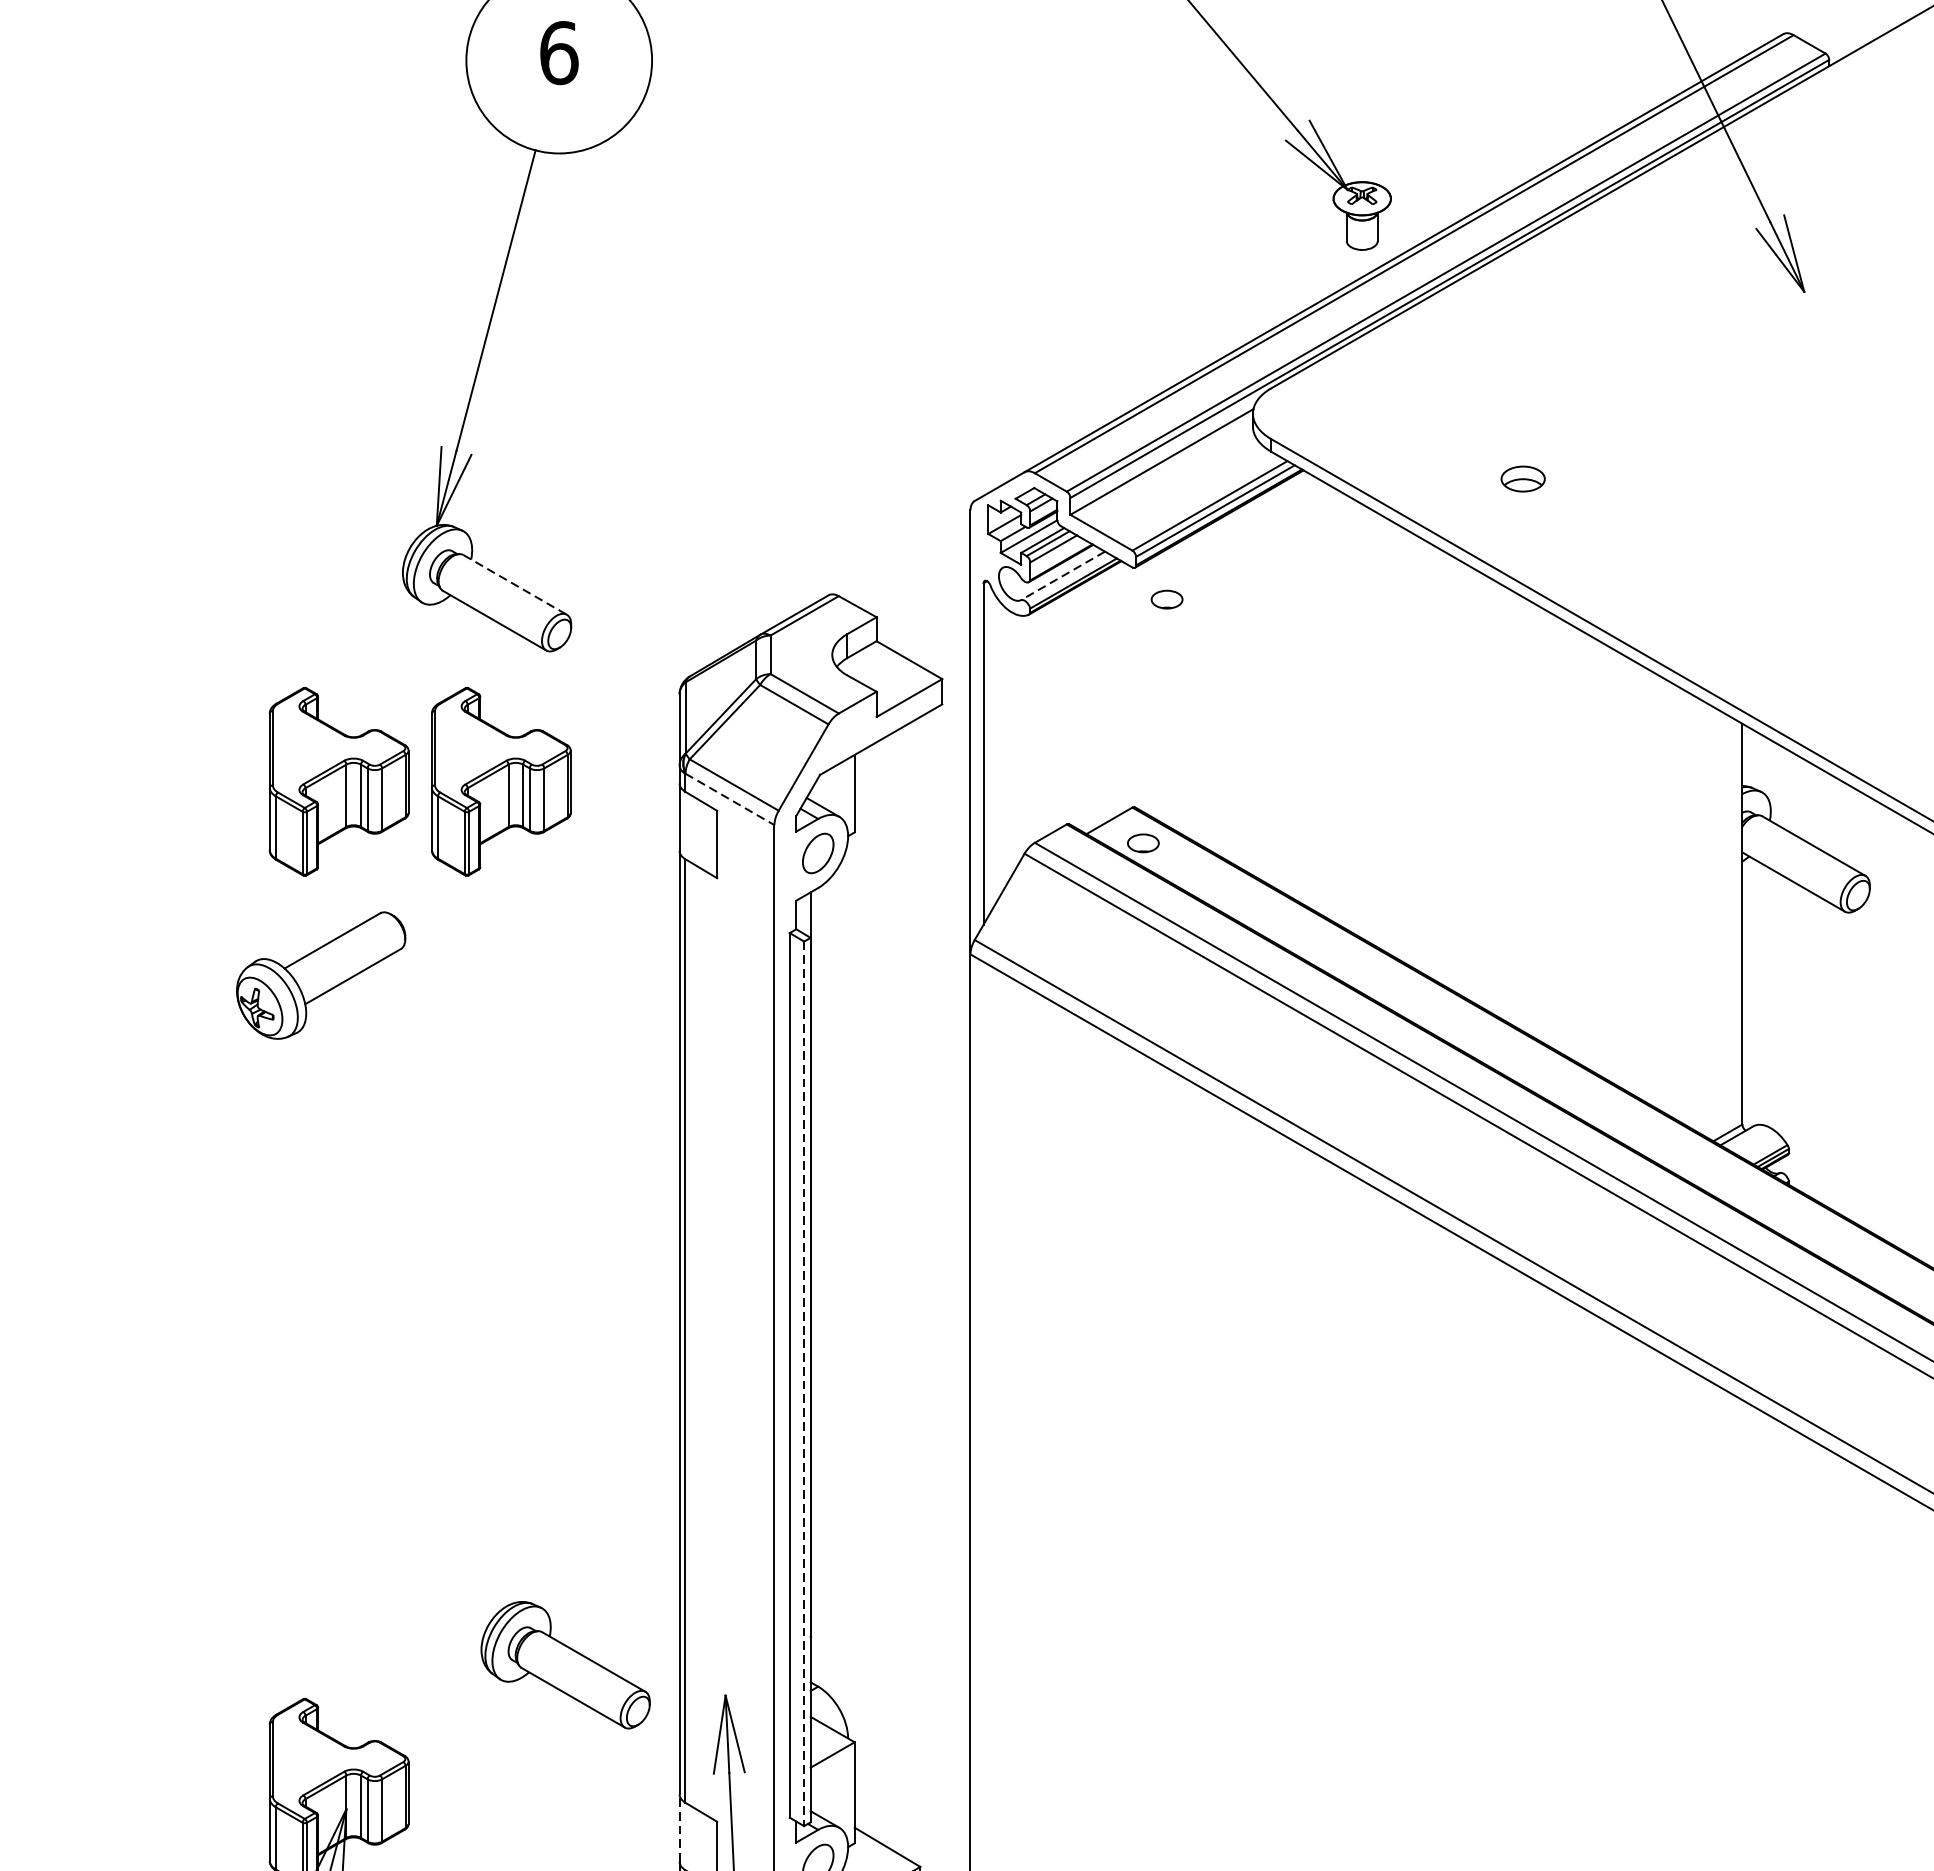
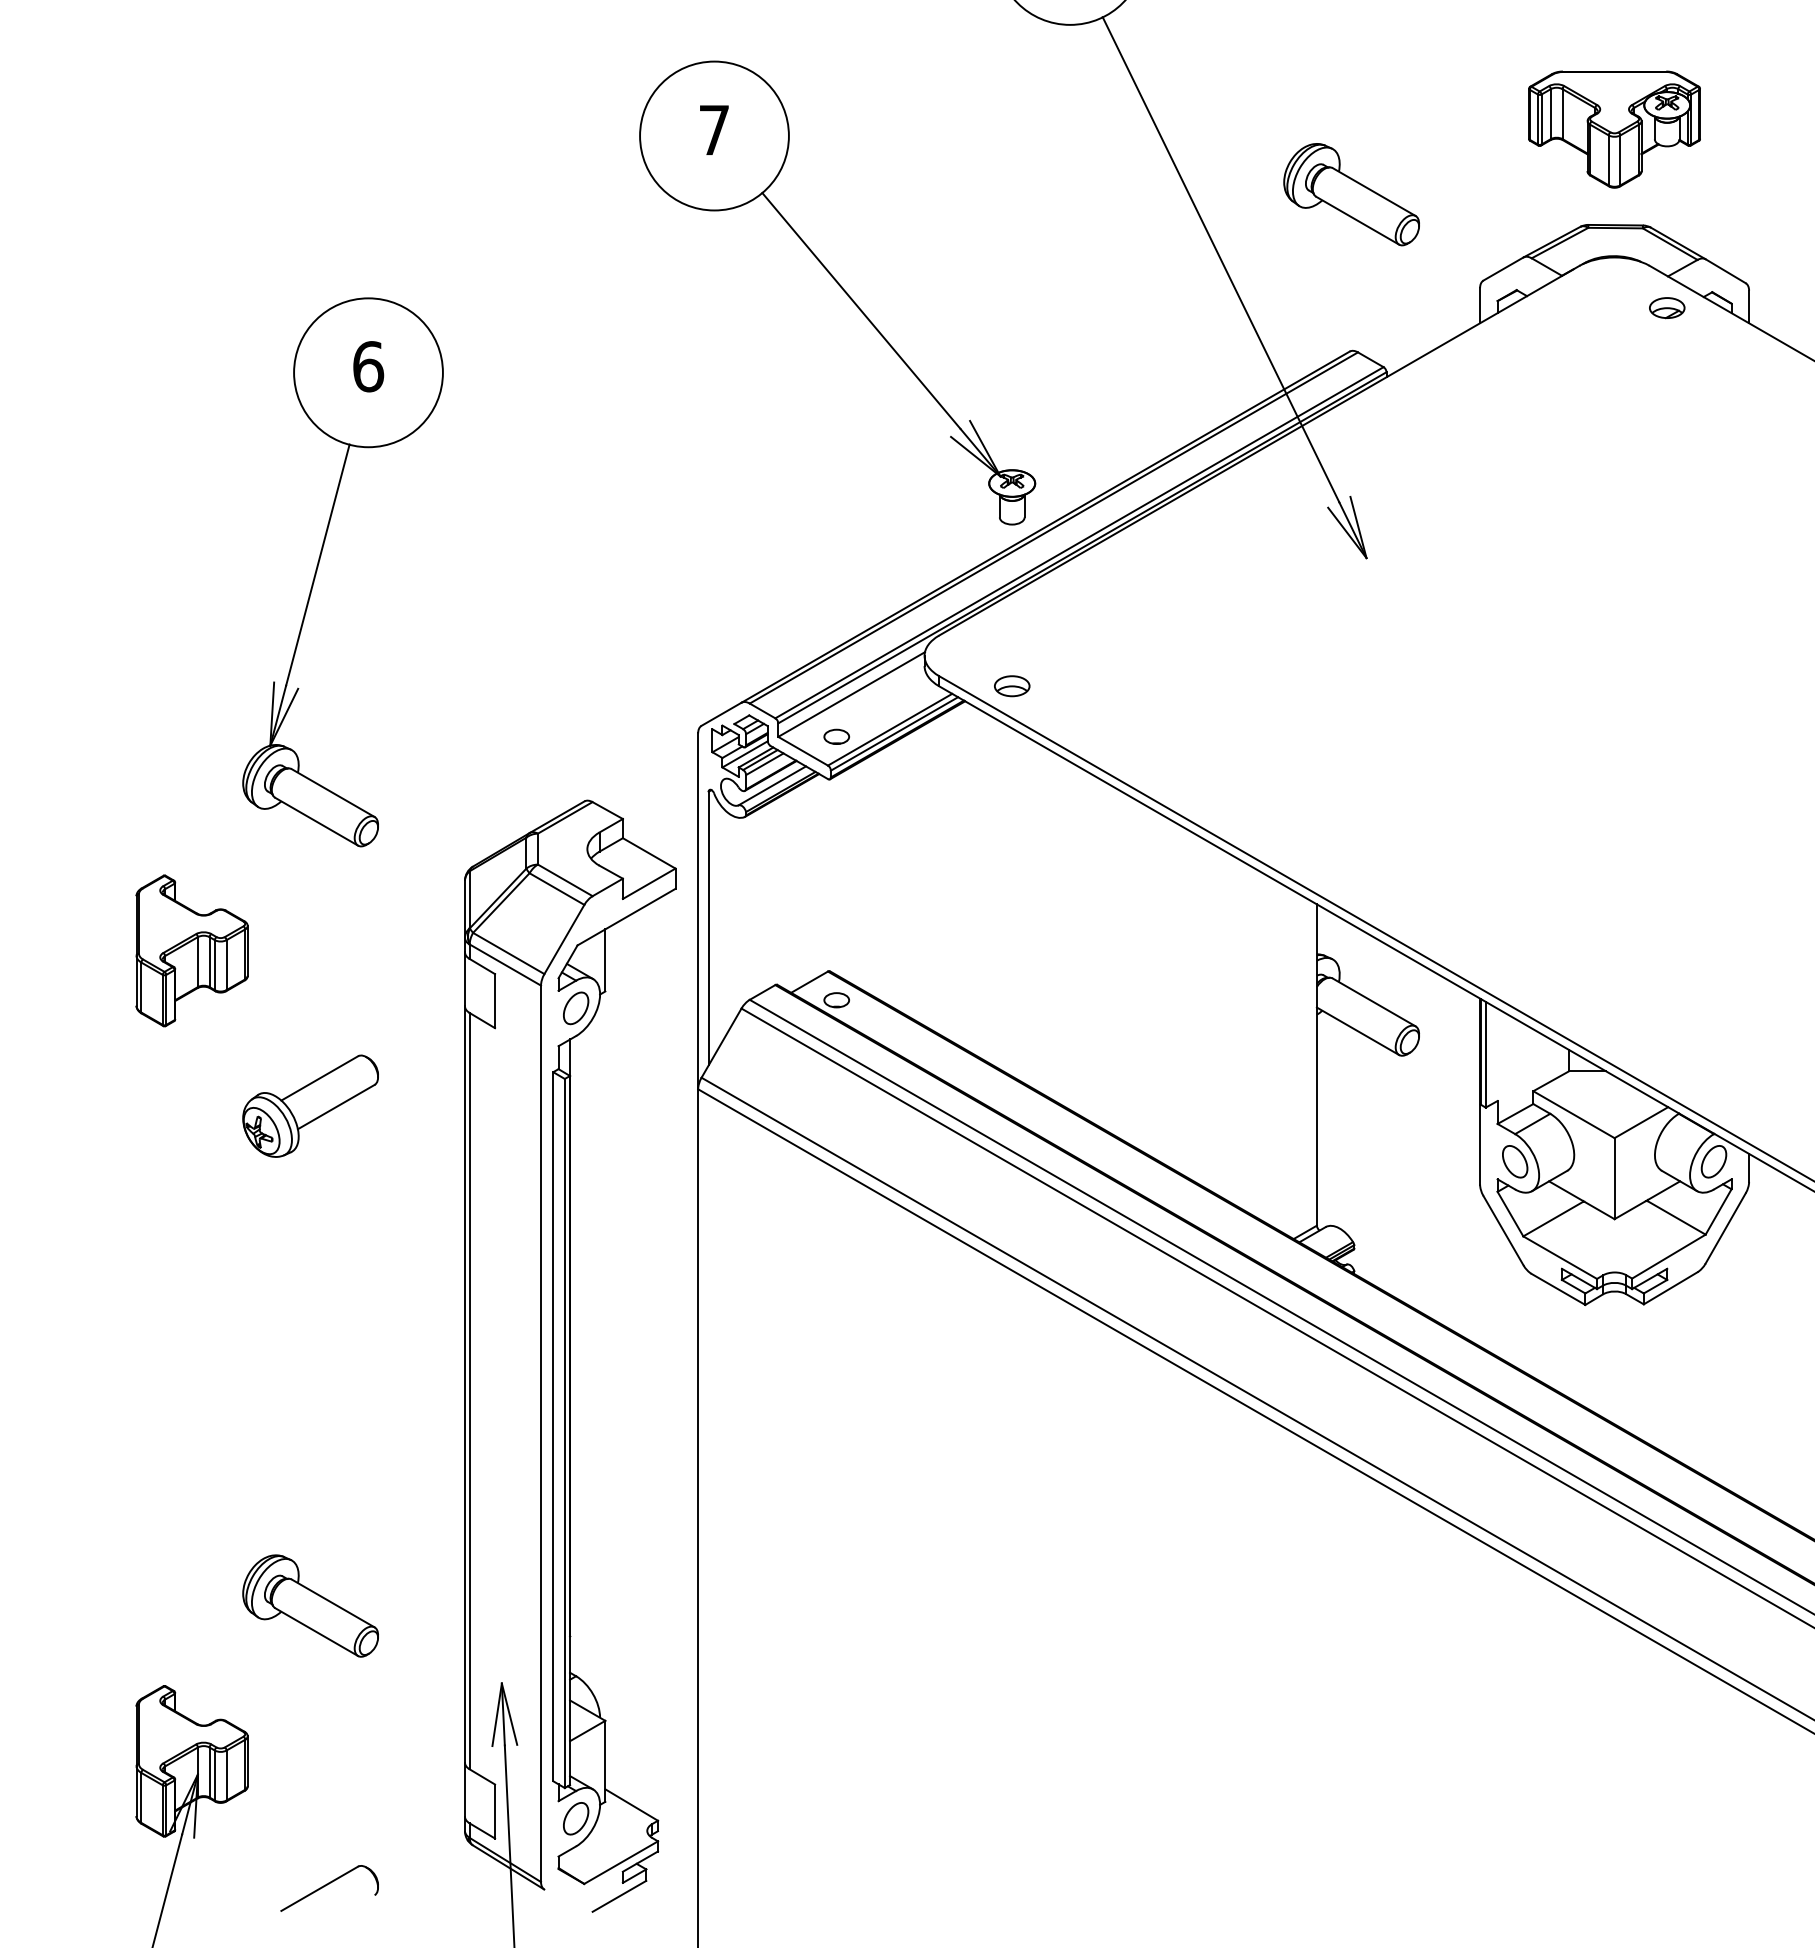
part: (1523, 479) -> (1012, 686), moved
line: (1063, 575) -> (772, 785), dashed -> solid
line: (515, 585) -> (333, 793), dashed -> solid
part: (1166, 599) -> (836, 736), moved
part: (500, 781) -> (321, 950), removed
line: (730, 800) -> (505, 965), dashed -> solid
part: (320, 974) -> (310, 1105), moved
line: (803, 1383) -> (564, 1433), dashed -> solid
part: (565, 1664) -> (310, 1605), moved
line: (680, 1827) -> (465, 1789), dashed -> solid

